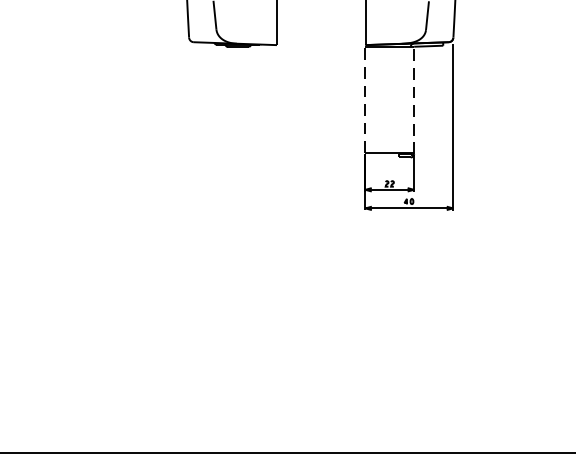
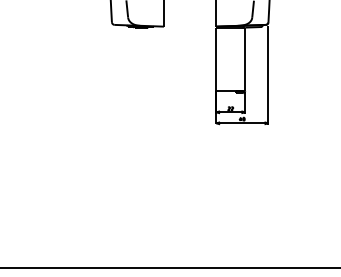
line: (365, 98) -> (216, 58), dashed -> solid
line: (414, 100) -> (245, 59), dashed -> solid

